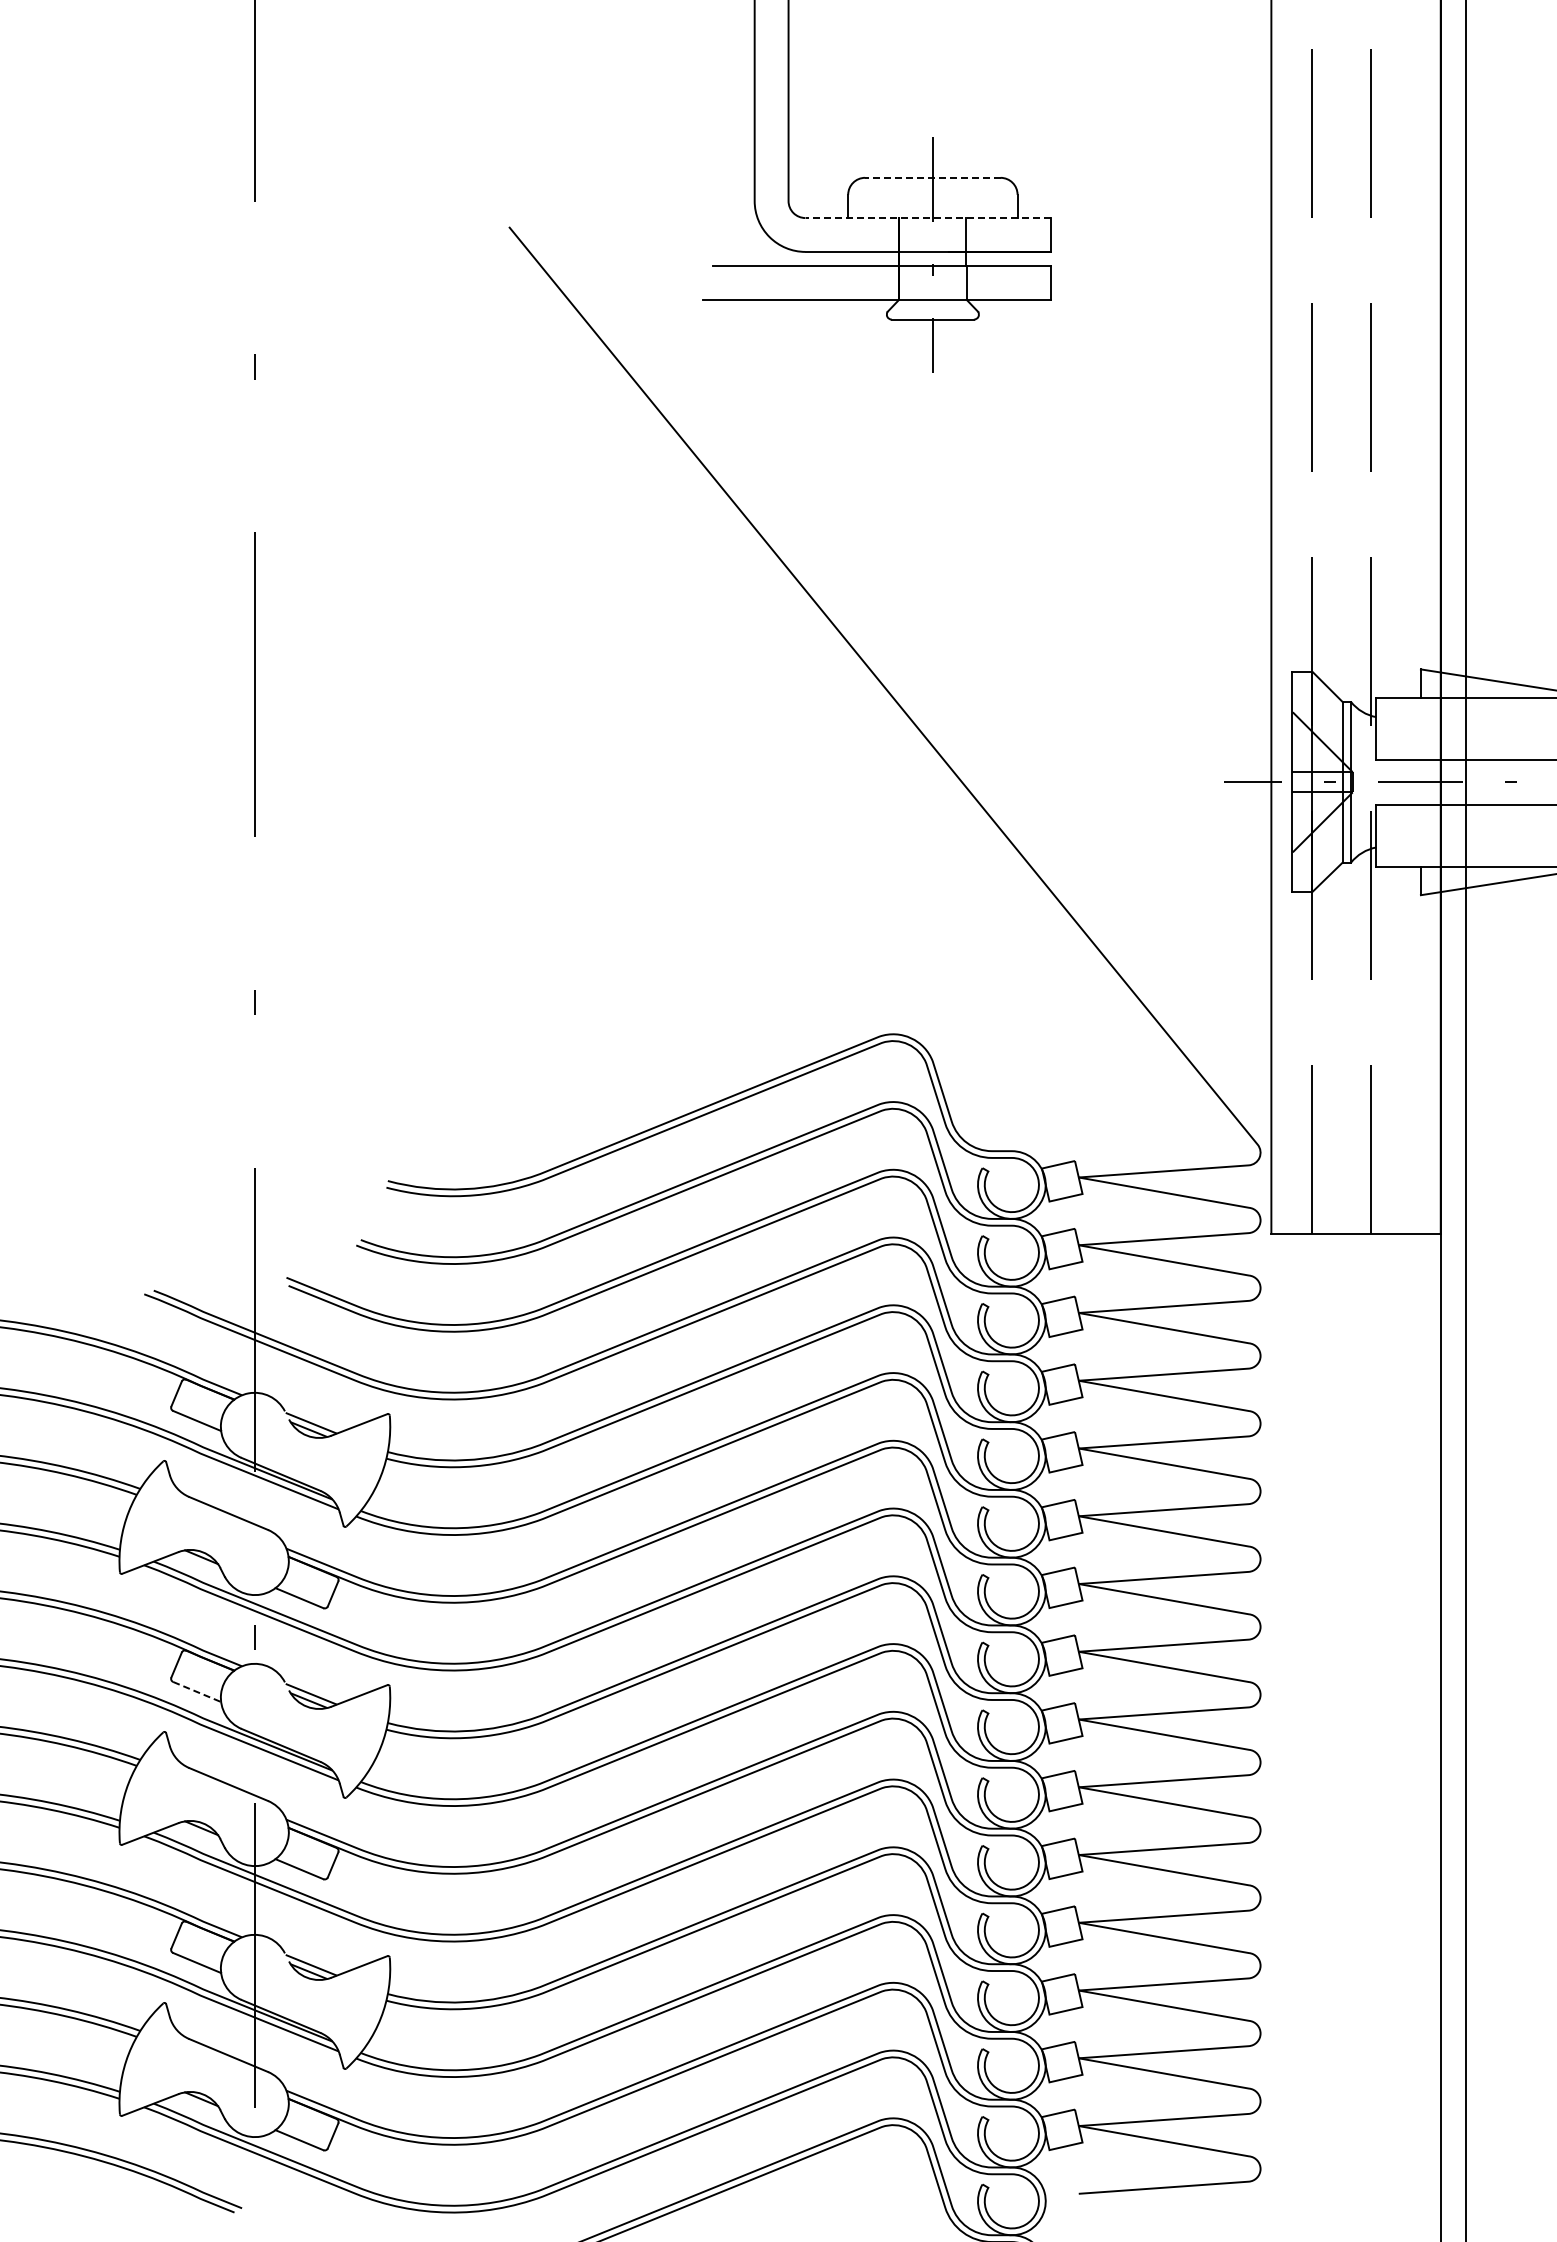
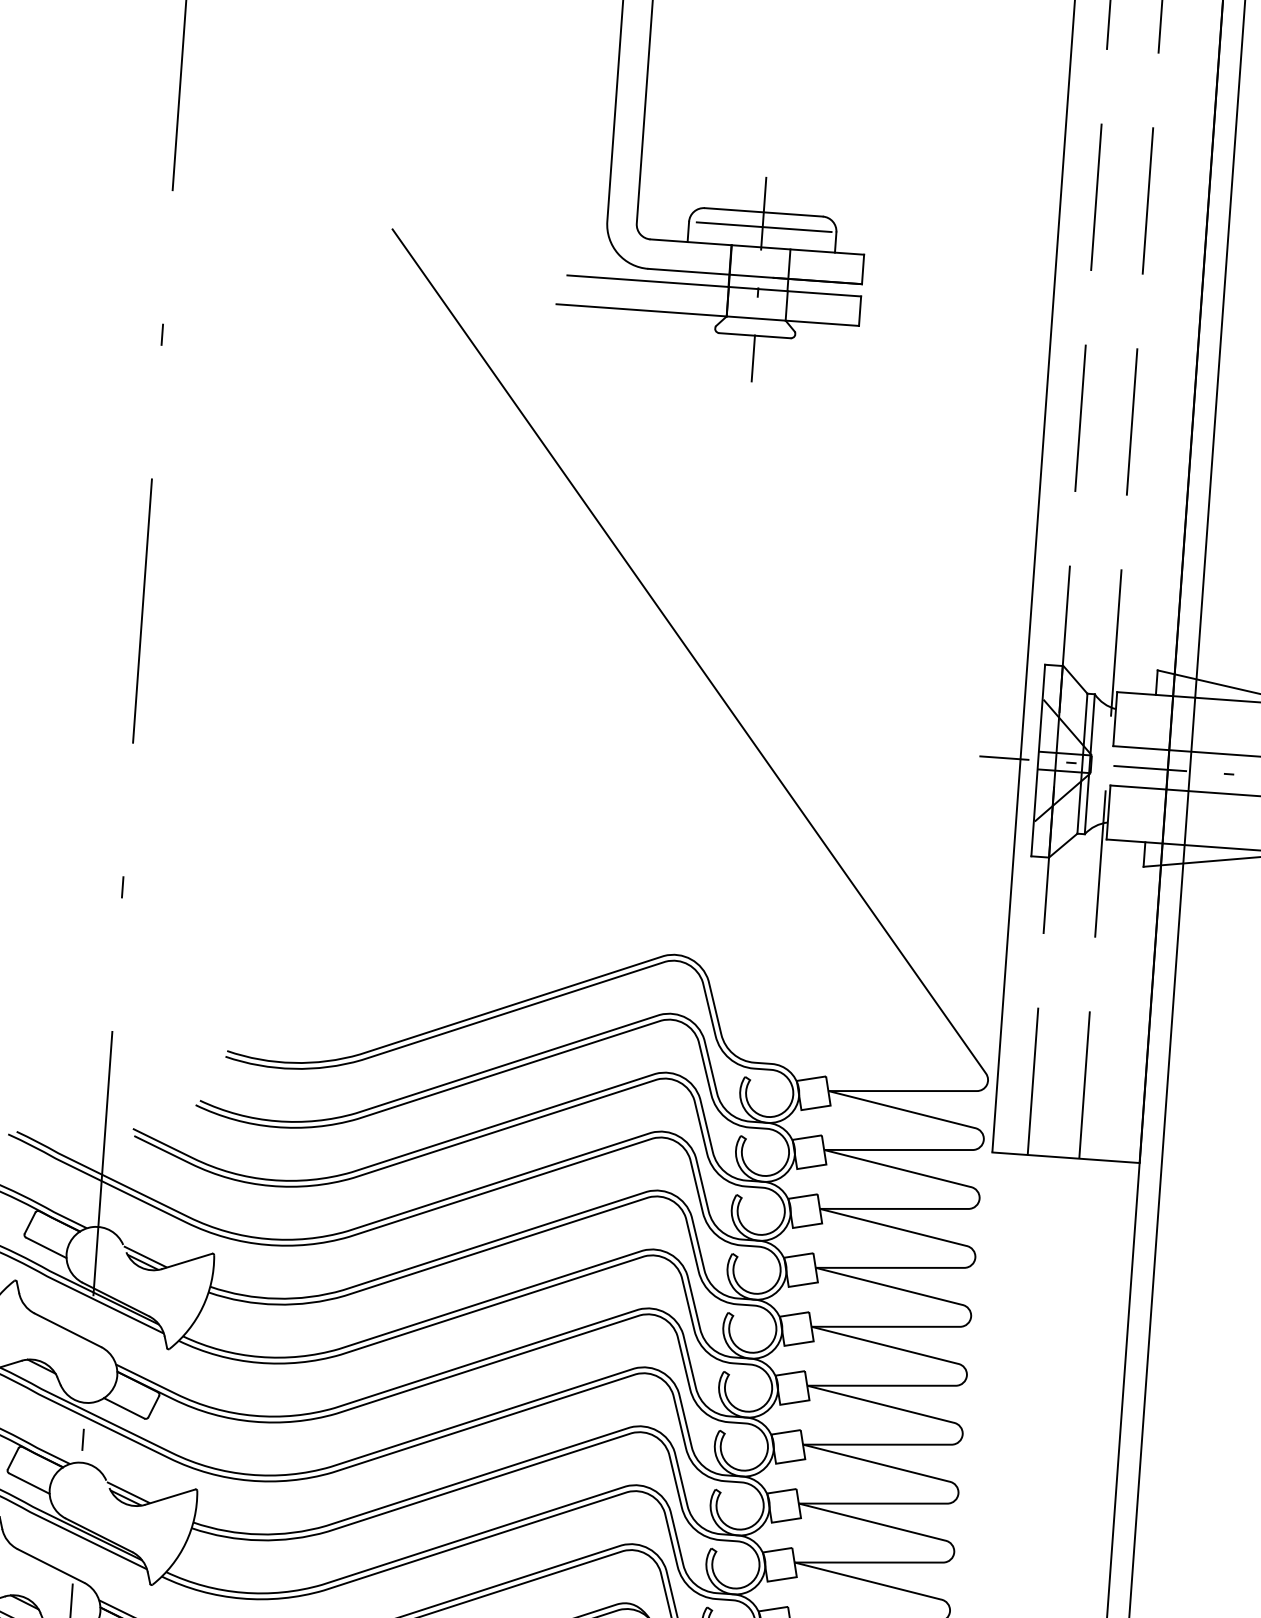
line: (932, 177) -> (763, 212), dashed -> solid
line: (934, 194) -> (764, 226), added
line: (928, 218) -> (757, 247), dashed -> solid
line: (197, 1692) -> (29, 1484), dashed -> solid

